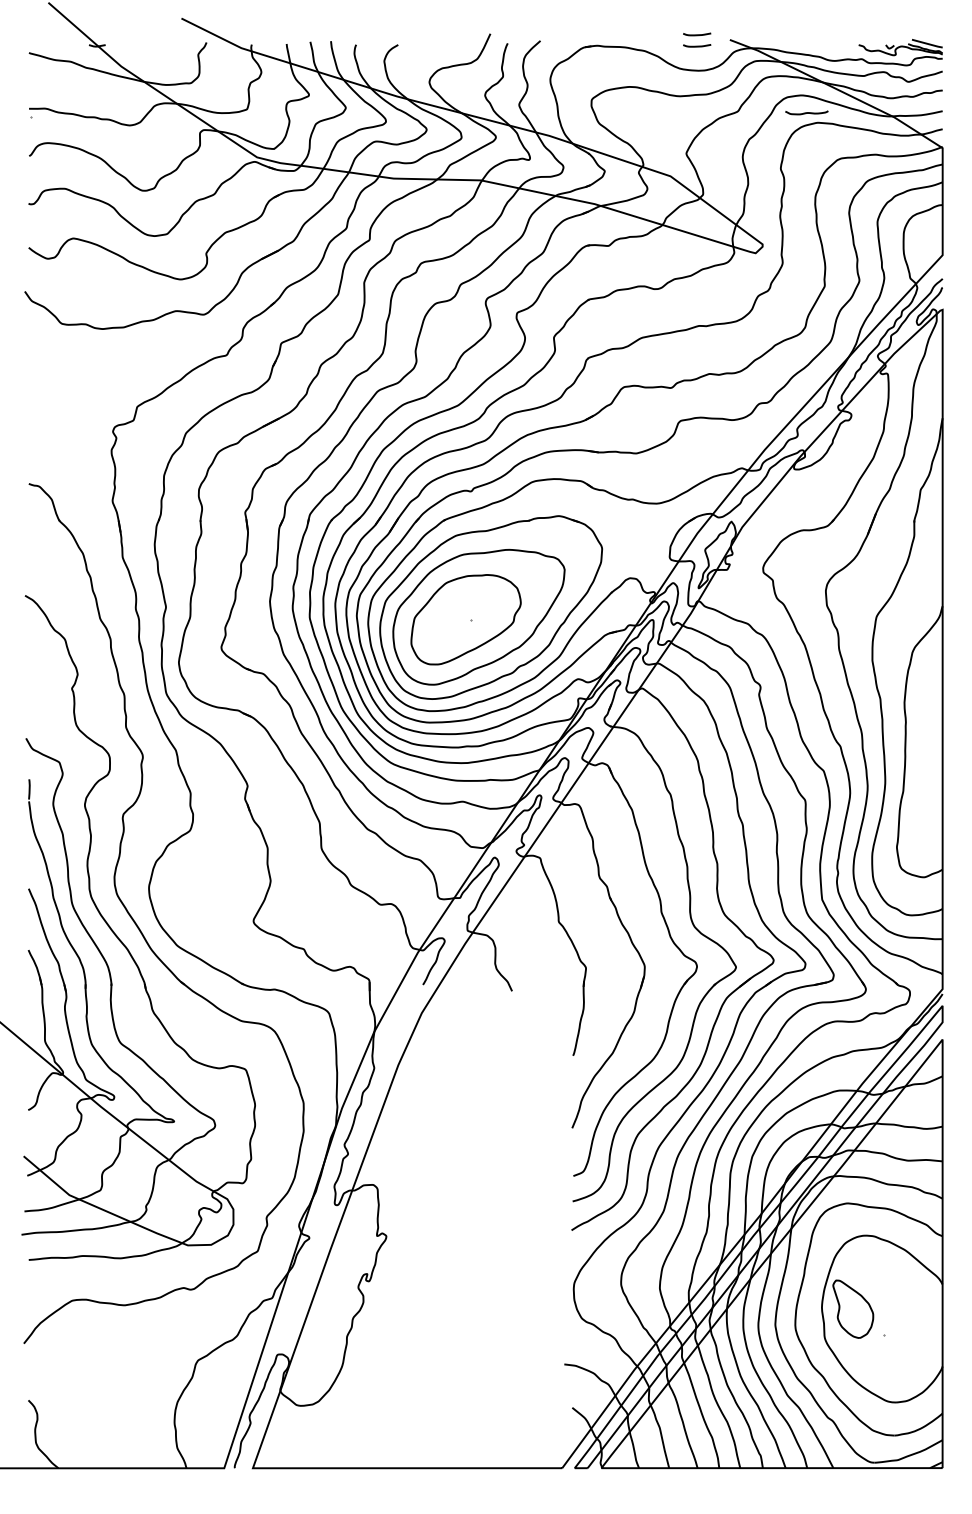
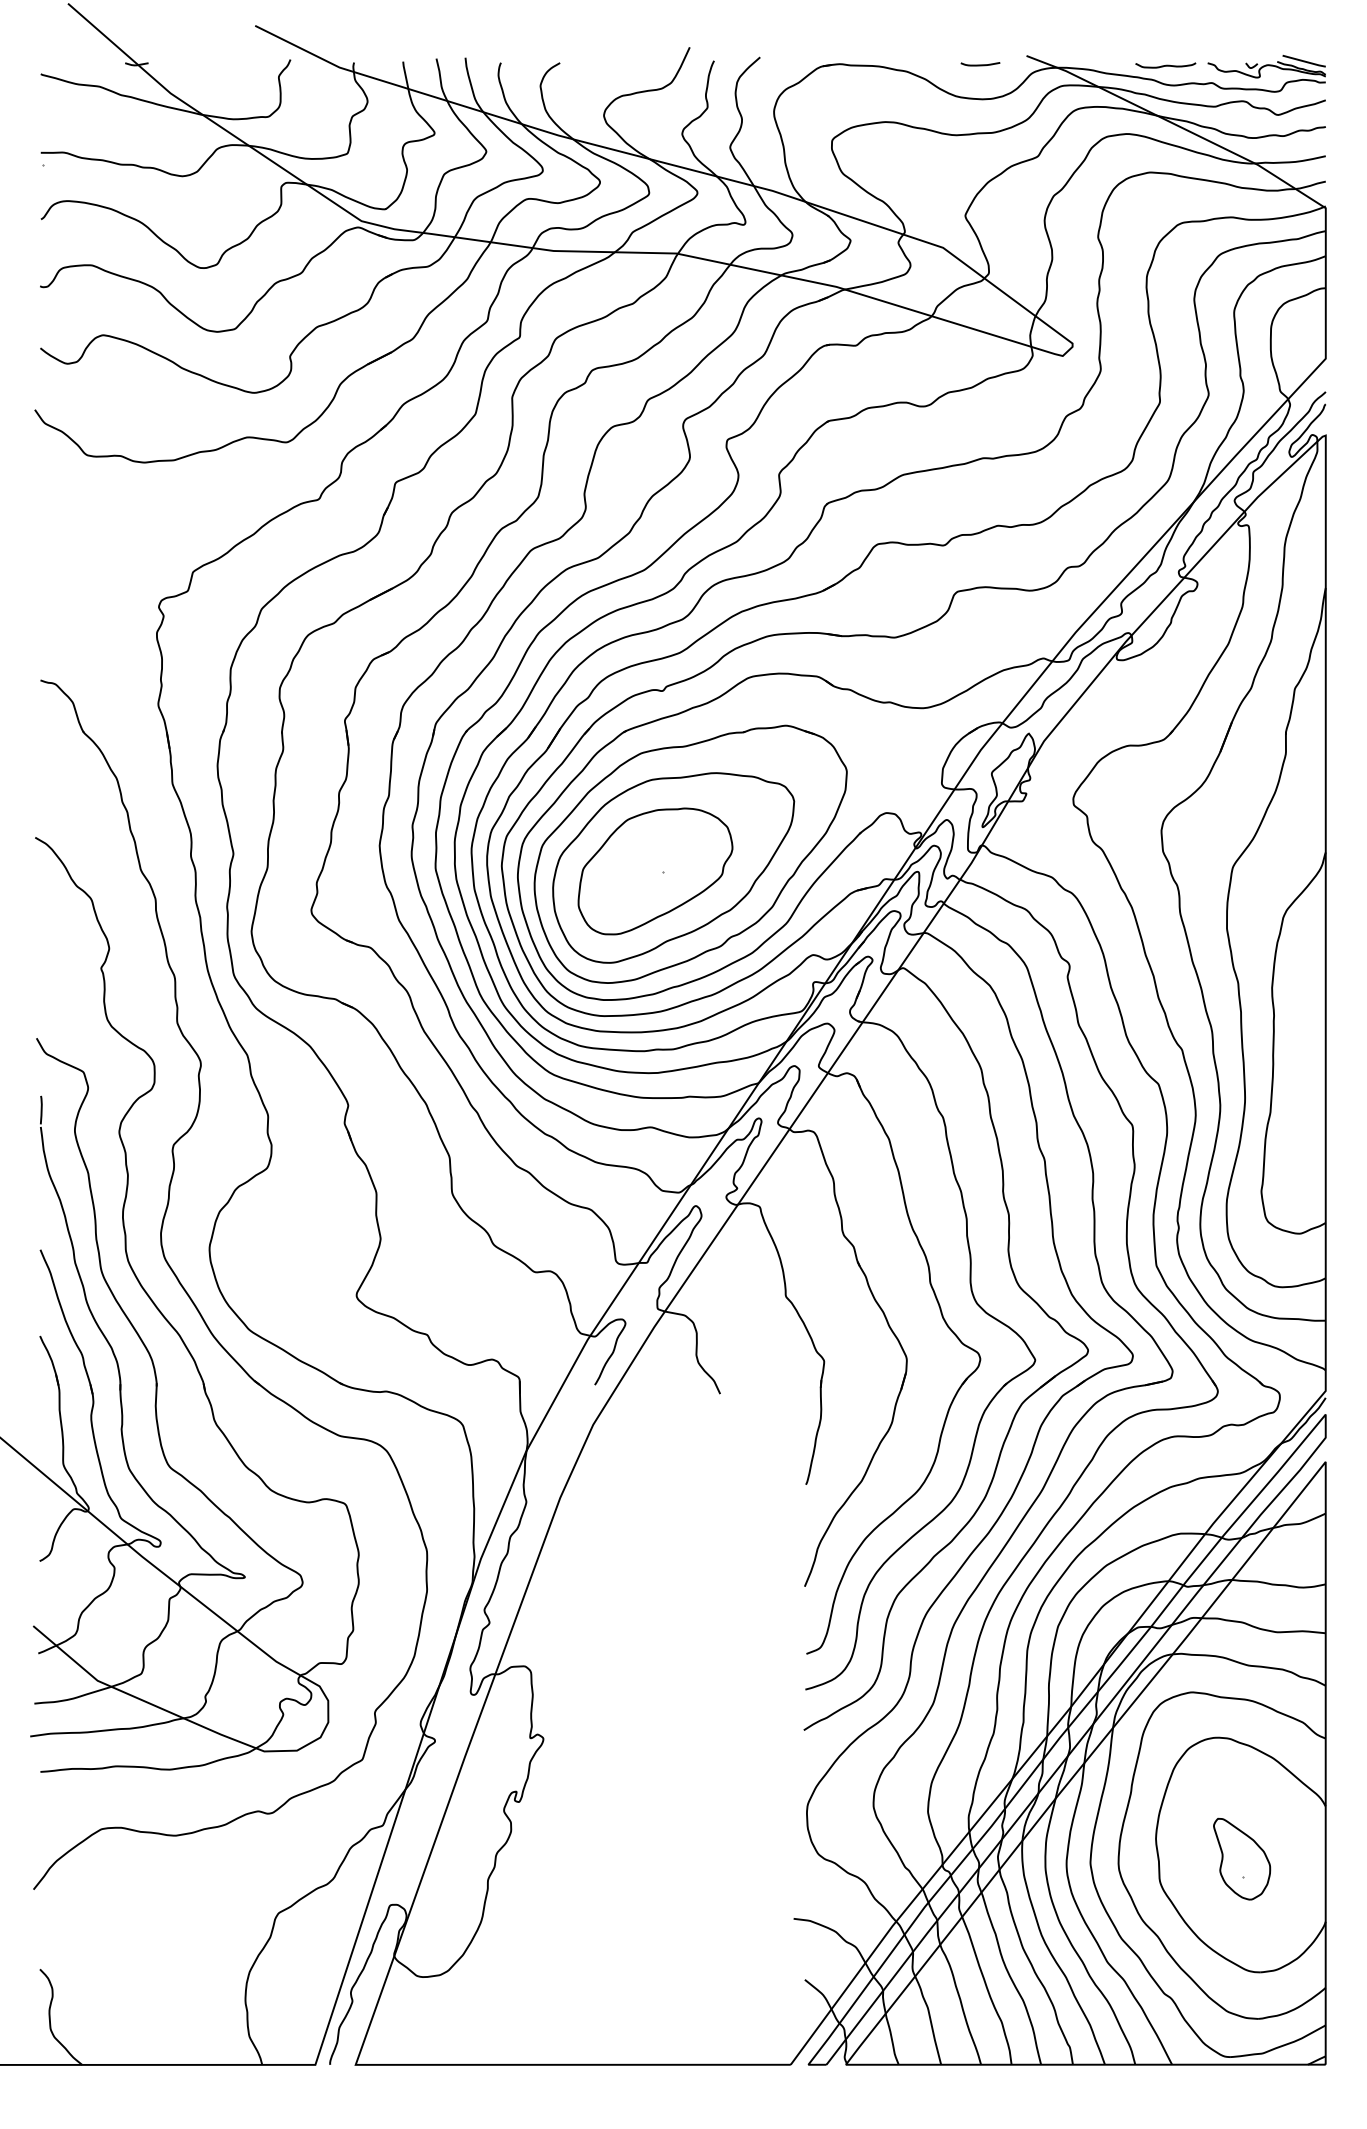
curve: (697, 34) -> (980, 48), removed
curve: (806, 112) -> (1165, 65), moved
part: (853, 1308) -> (1242, 1858), moved

